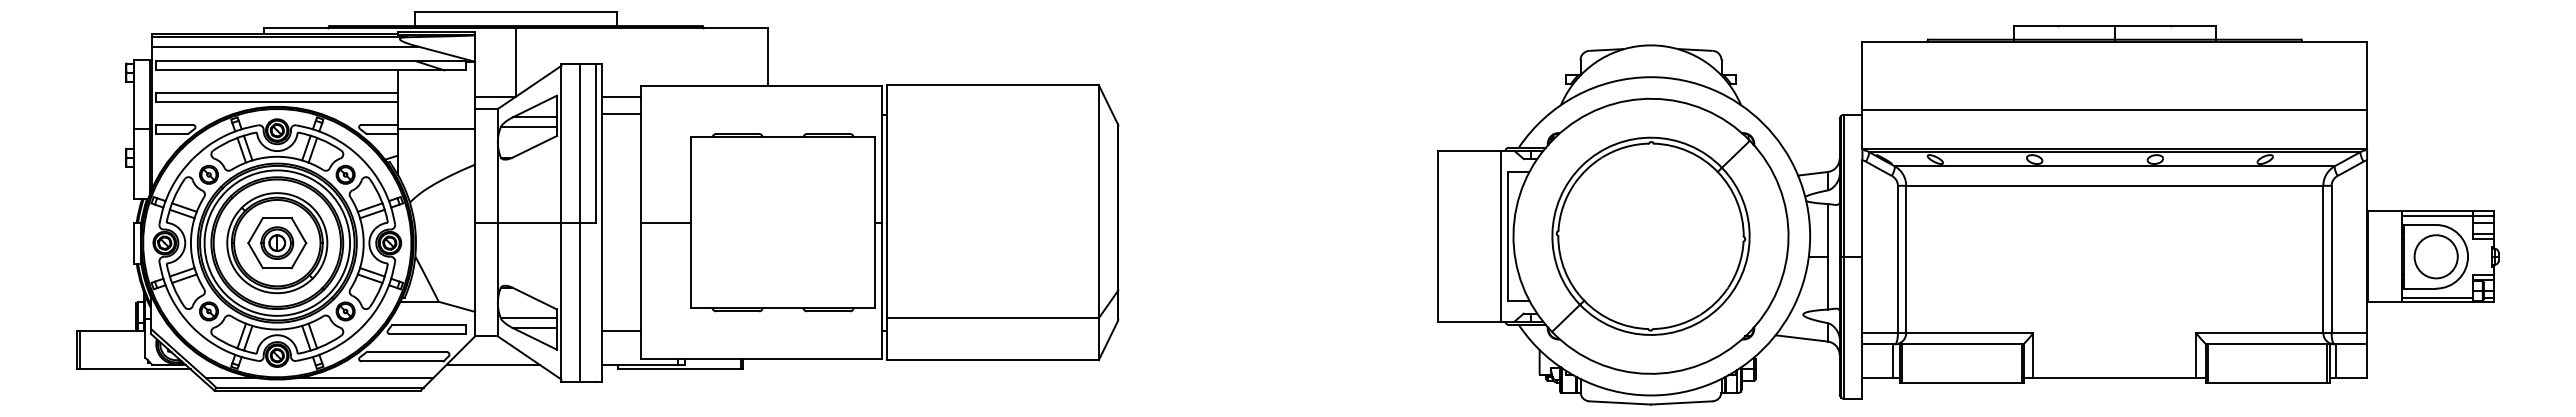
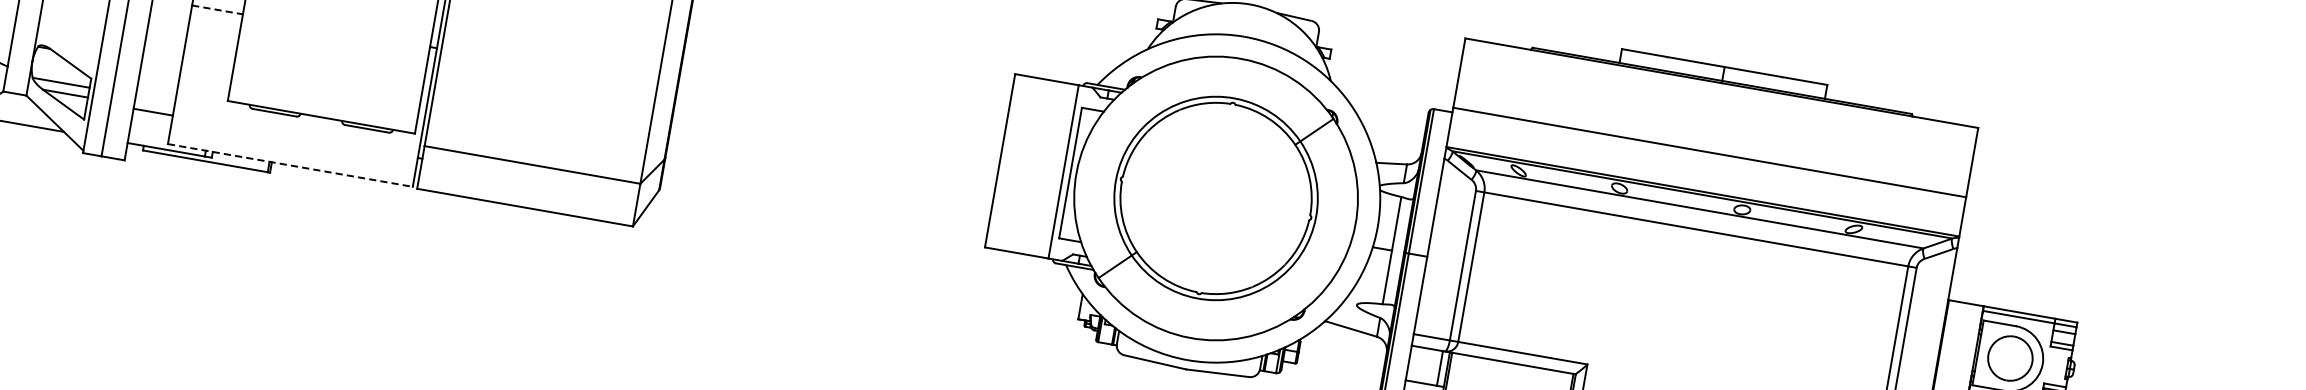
line: (666, 222) -> (218, 9), solid -> dashed
line: (762, 359) -> (291, 166), solid -> dashed

